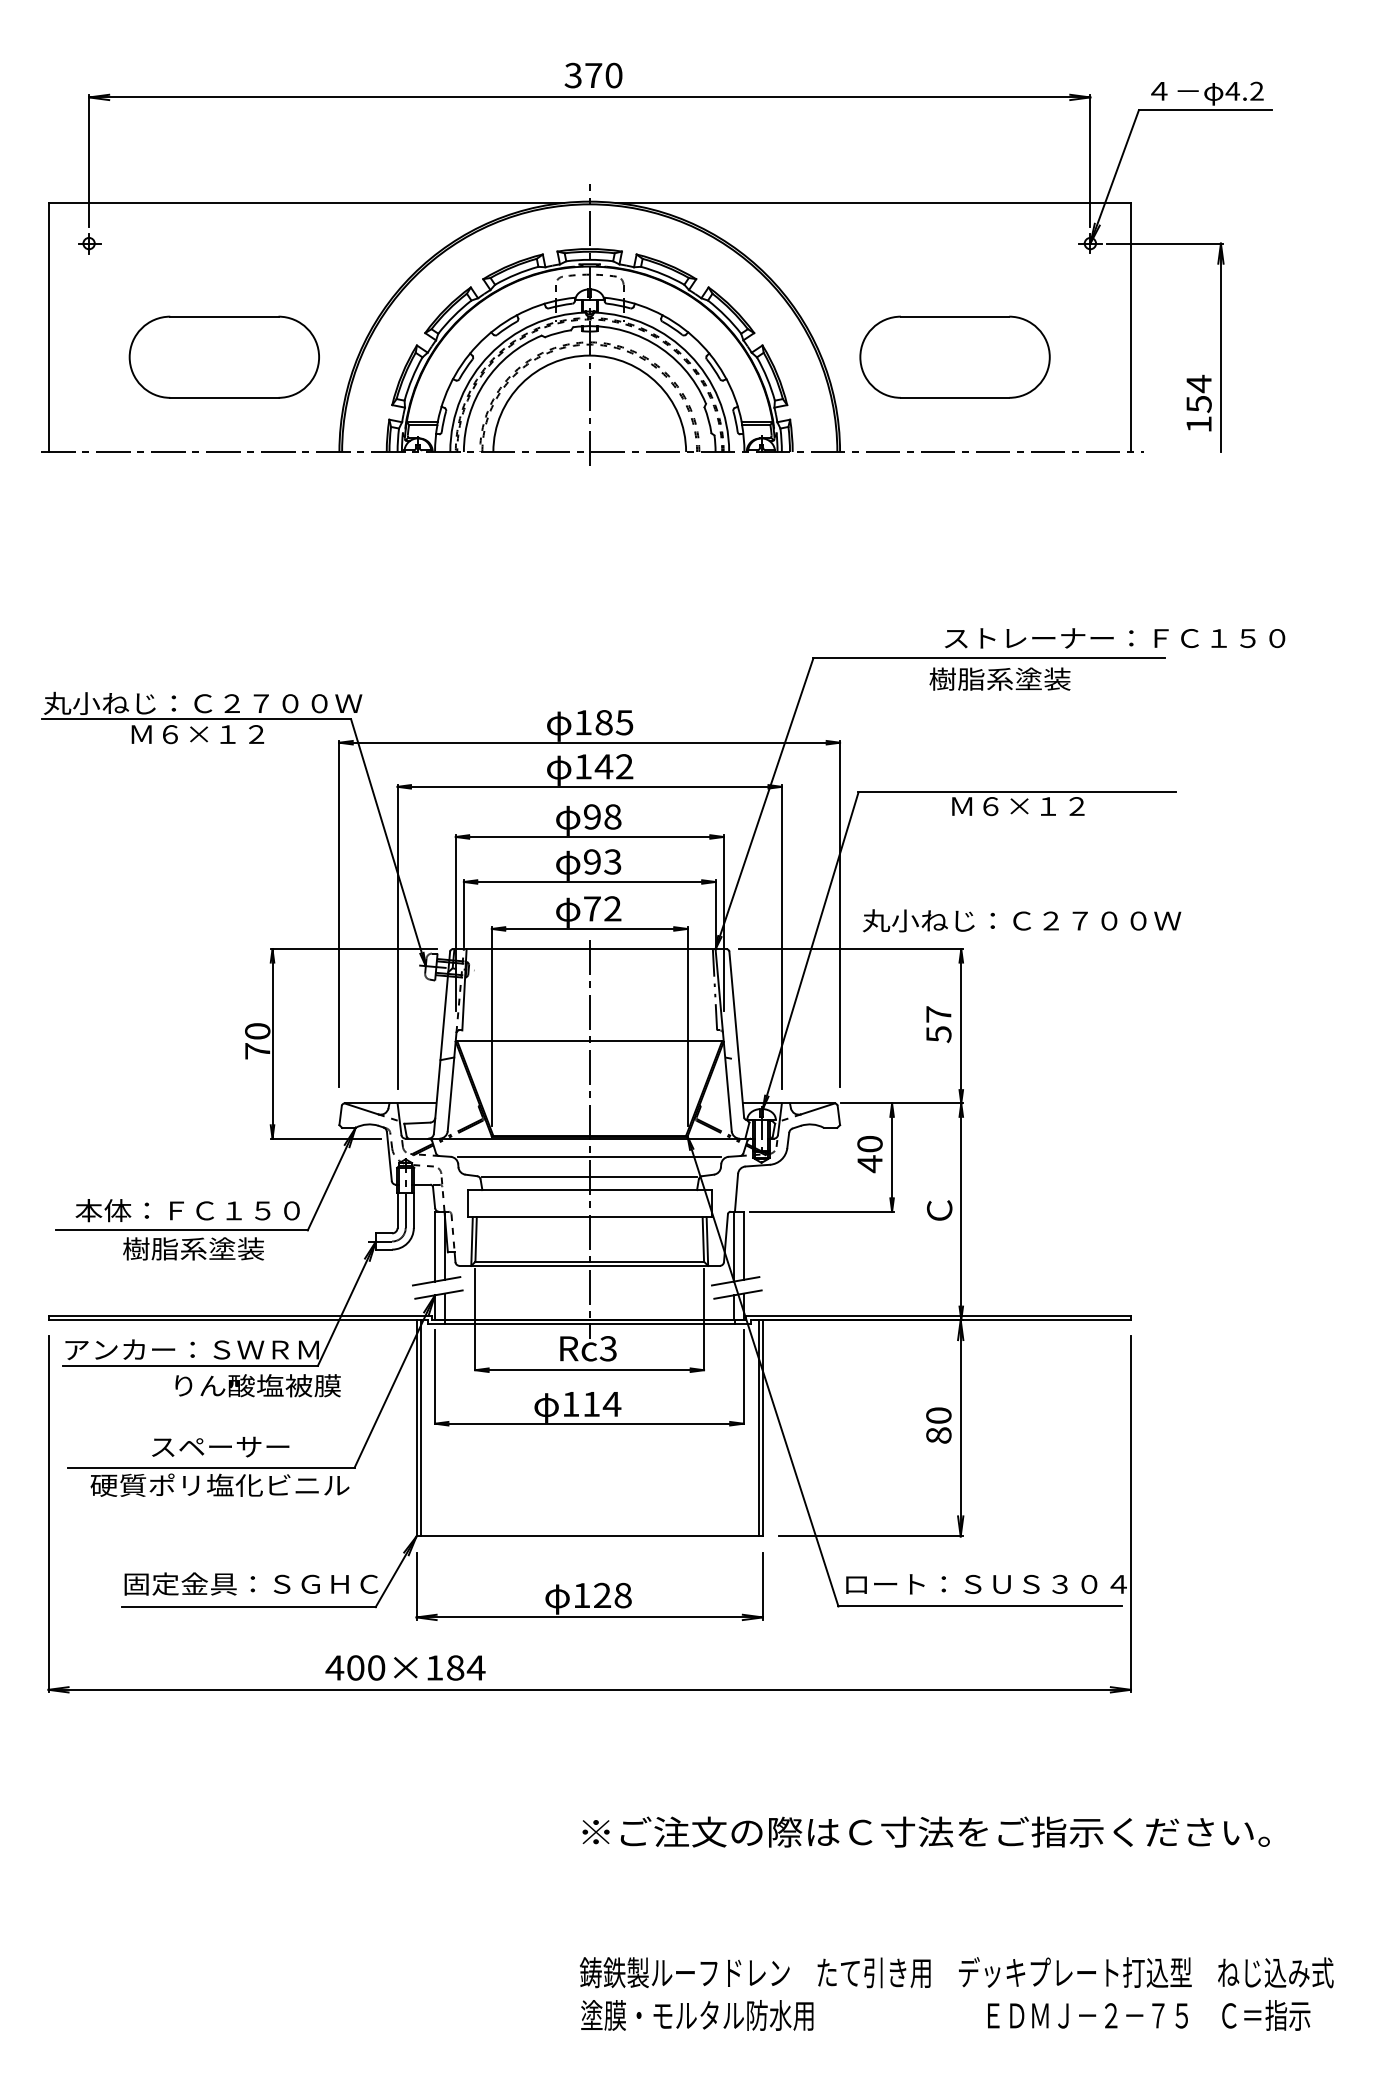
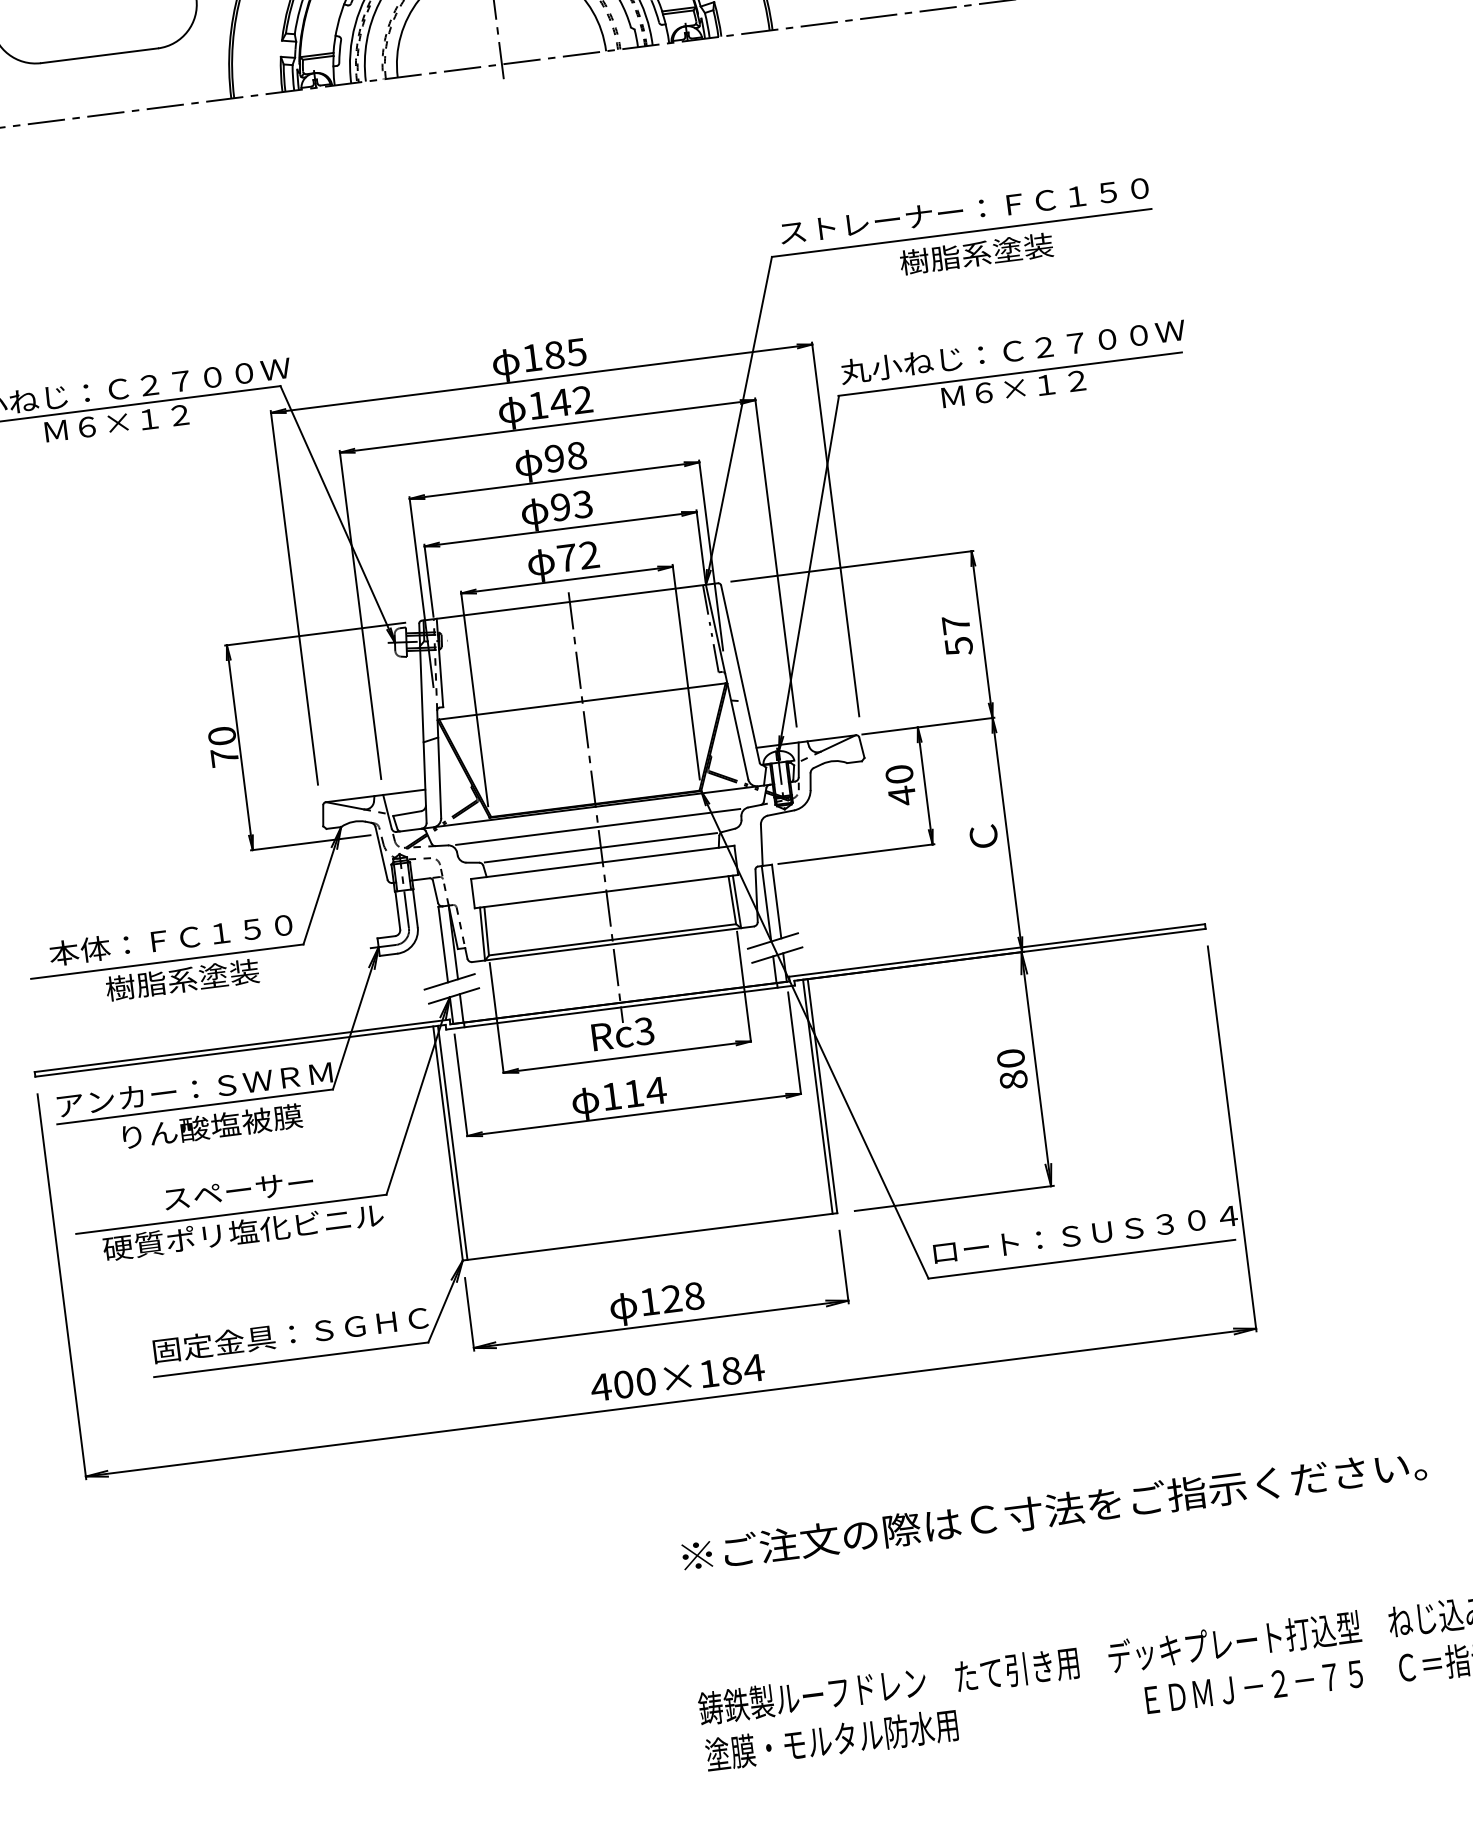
text: (1115, 638) -> (965, 210), moved
text: (1022, 920) -> (1013, 350), moved
text: (257, 1385) -> (211, 1126), moved
text: (405, 1667) -> (677, 1377), moved

